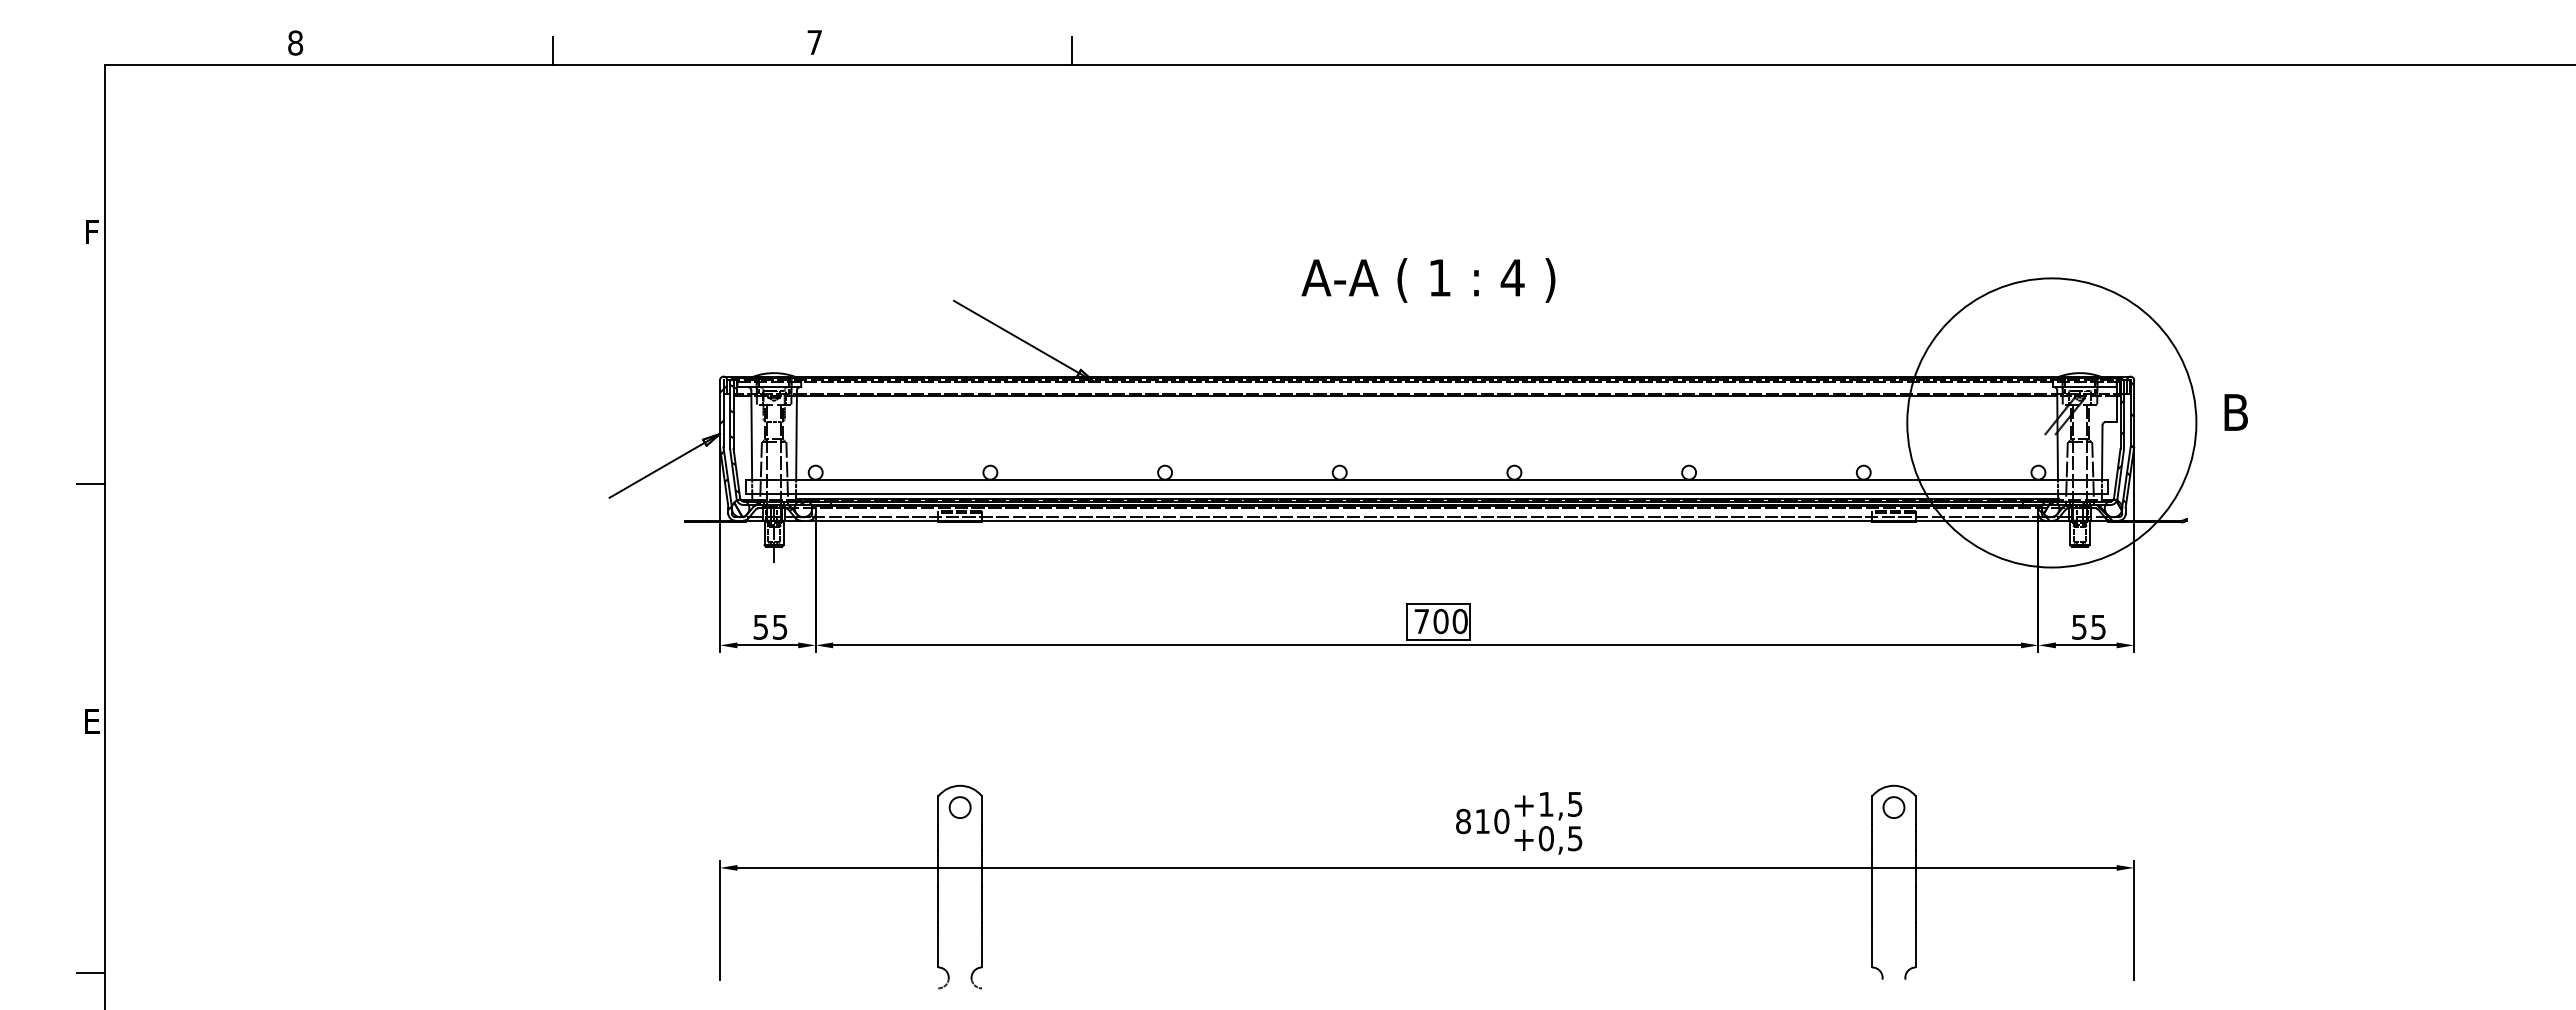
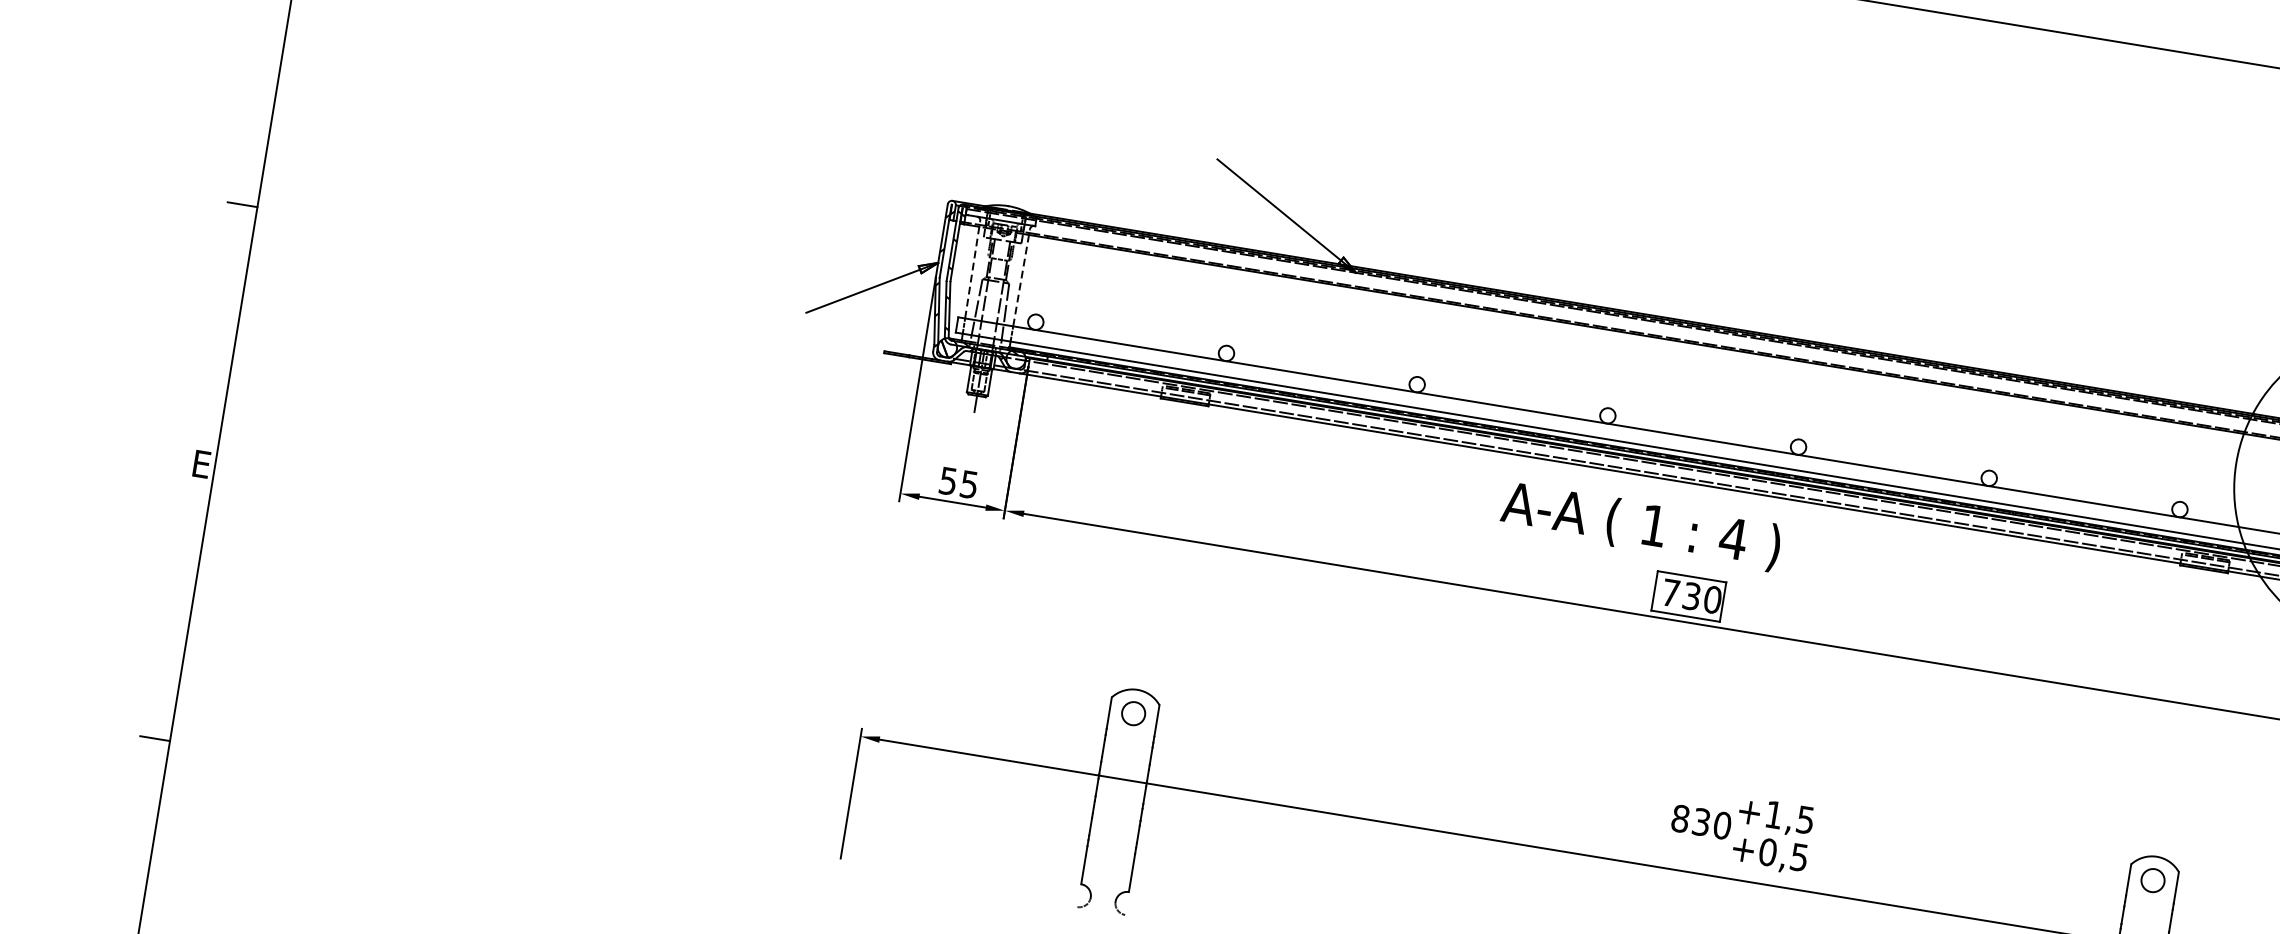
text: (1428, 280) -> (1641, 526), moved
line: (751, 435) -> (972, 270), solid -> dashed
line: (796, 435) -> (1021, 278), solid -> dashed
text: (1440, 621) -> (1691, 596), 700 -> 730
text: (1482, 821) -> (1701, 822), 810 -> 830

